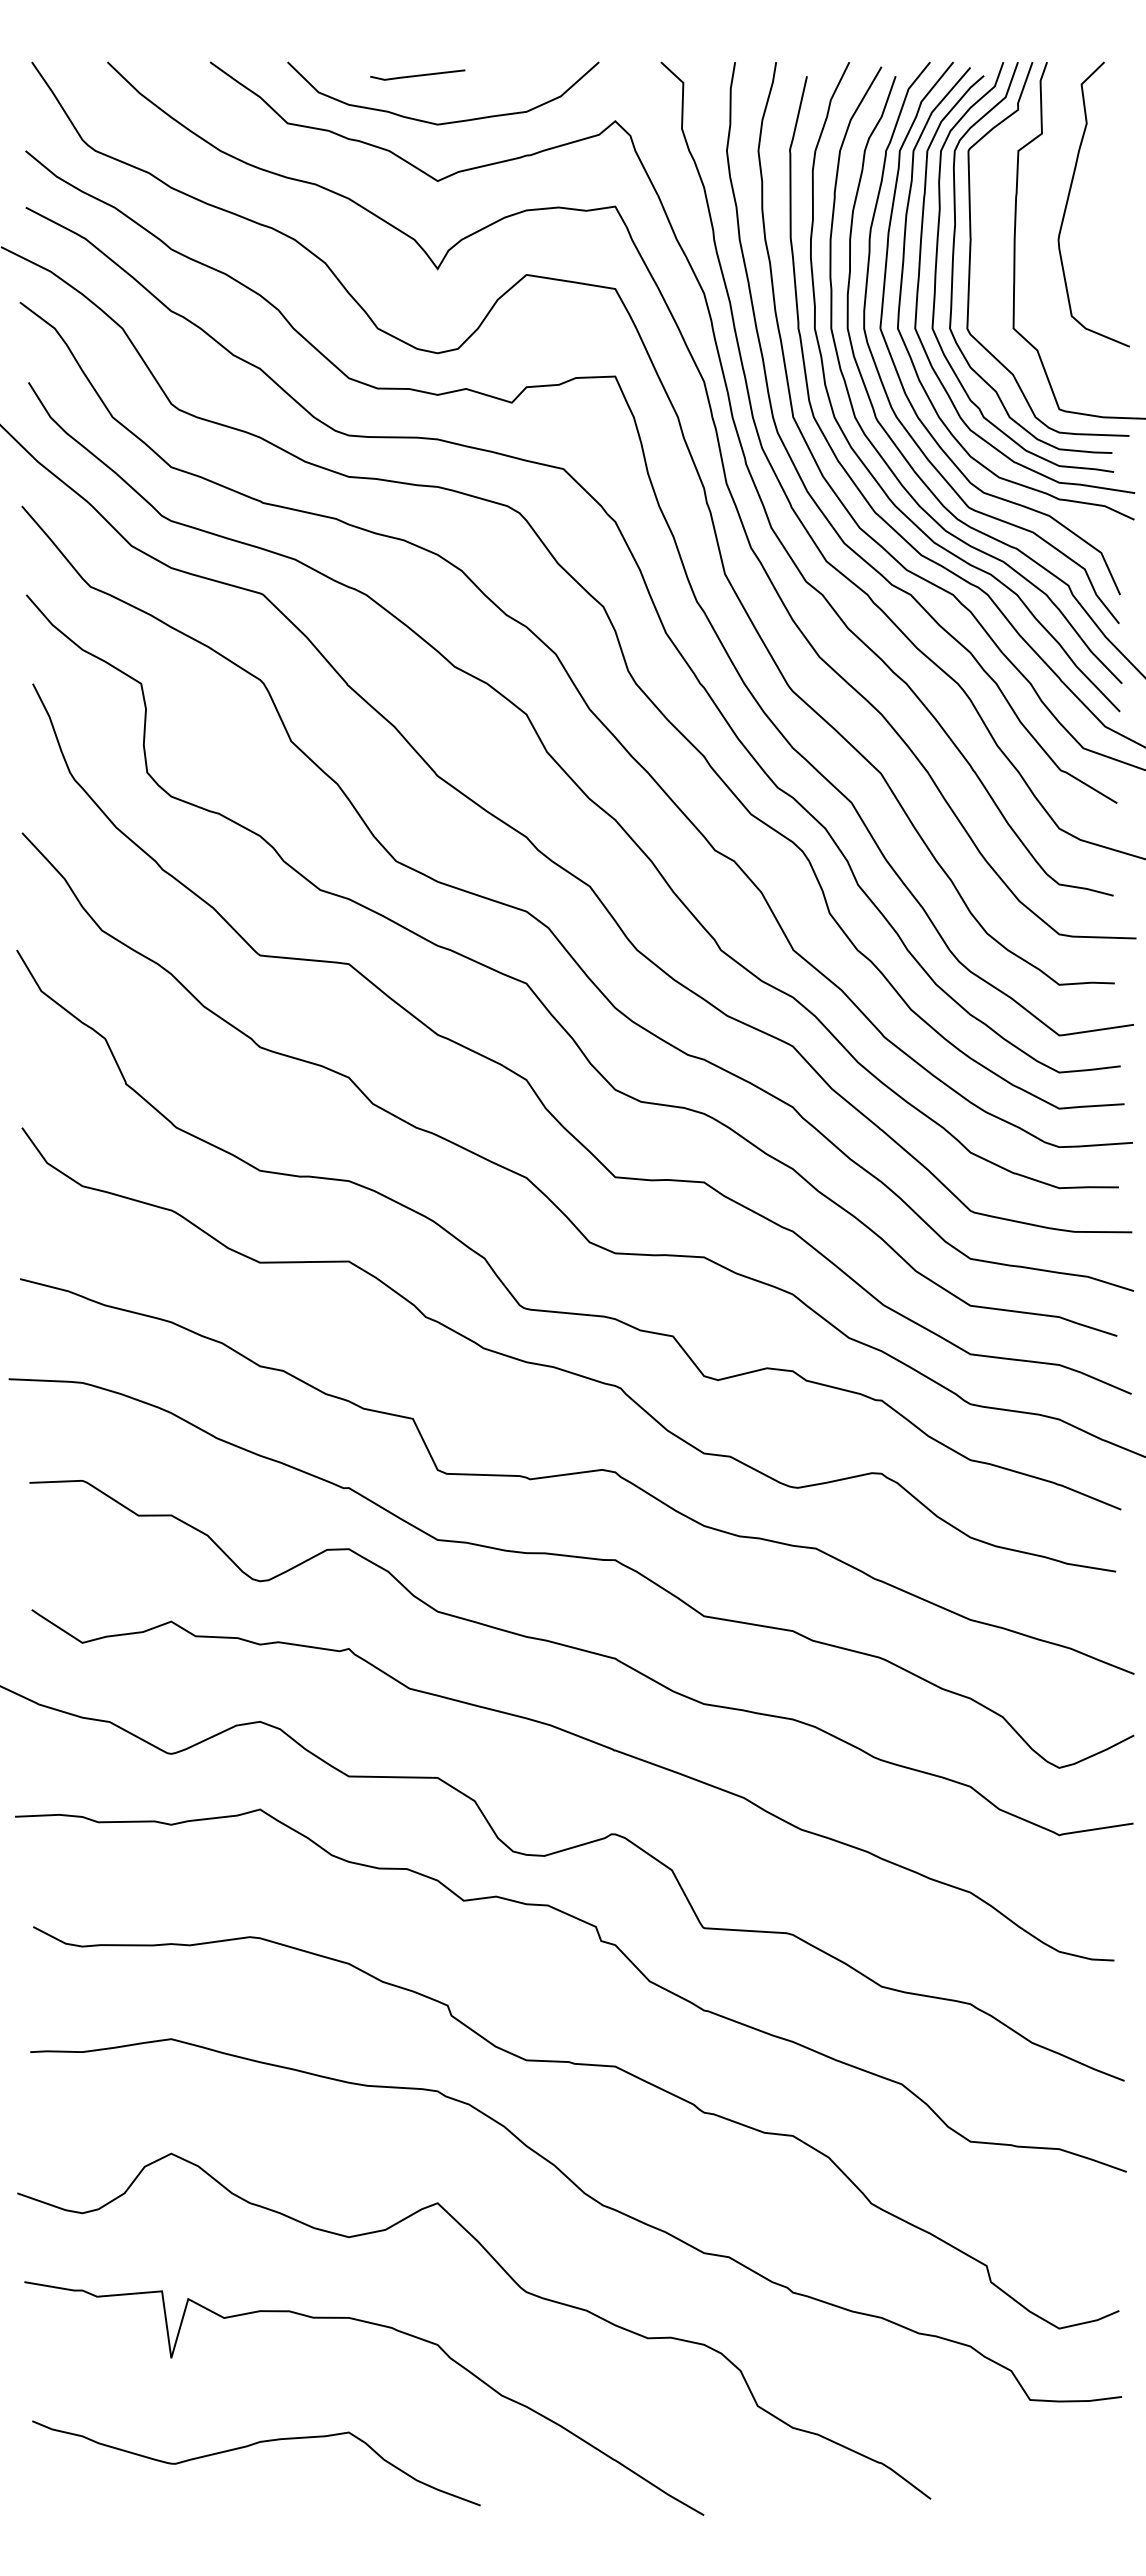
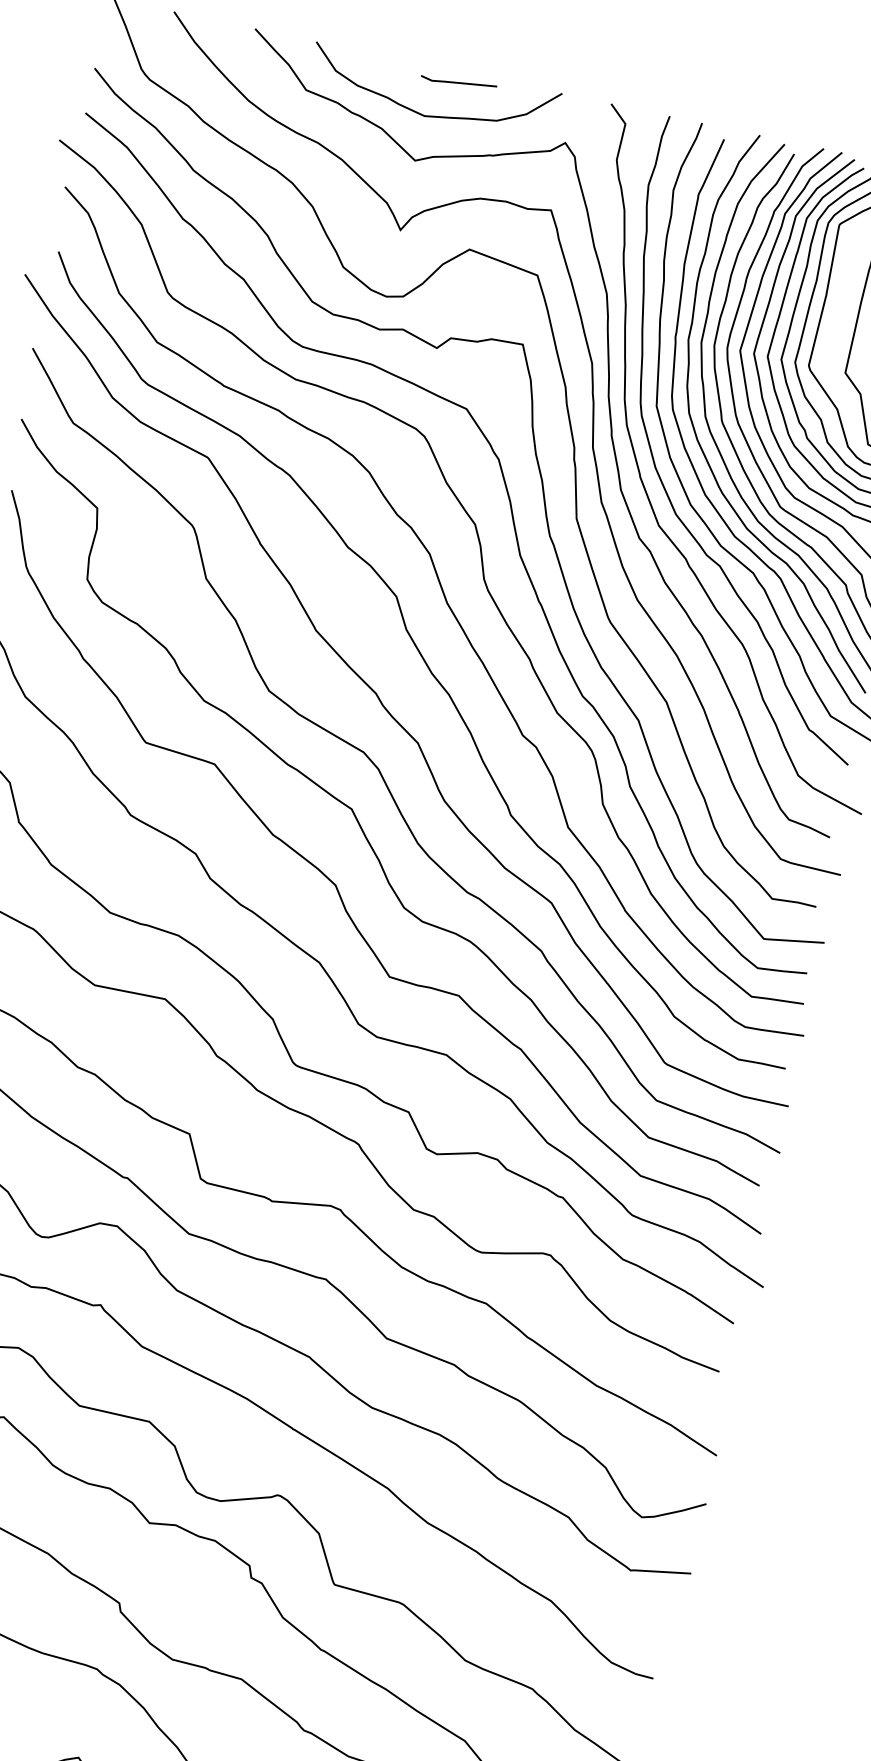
line: (417, 74) -> (458, 81), moved

